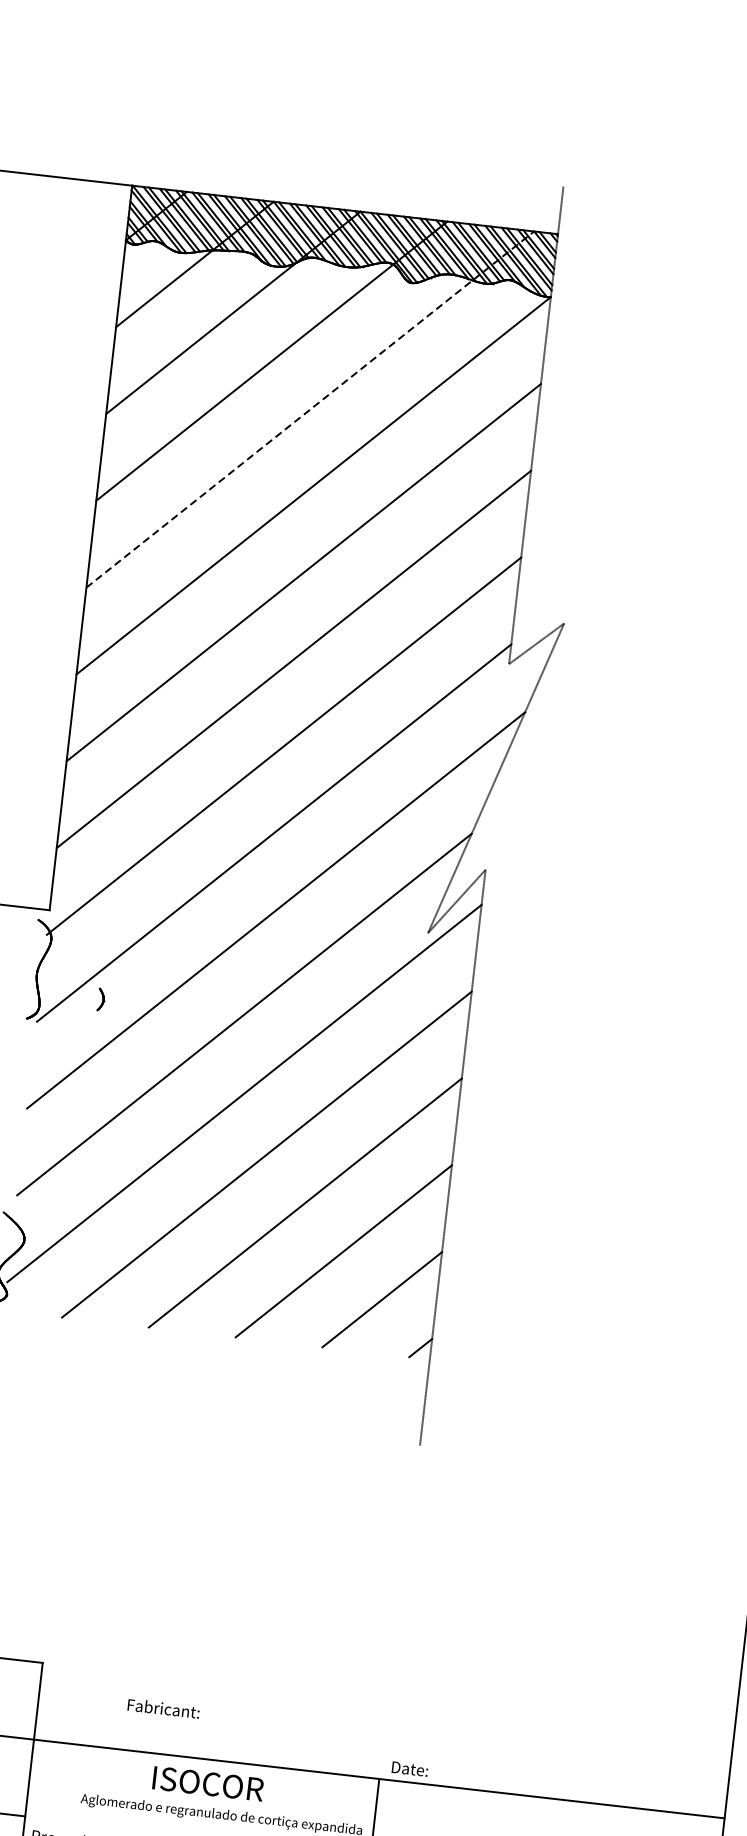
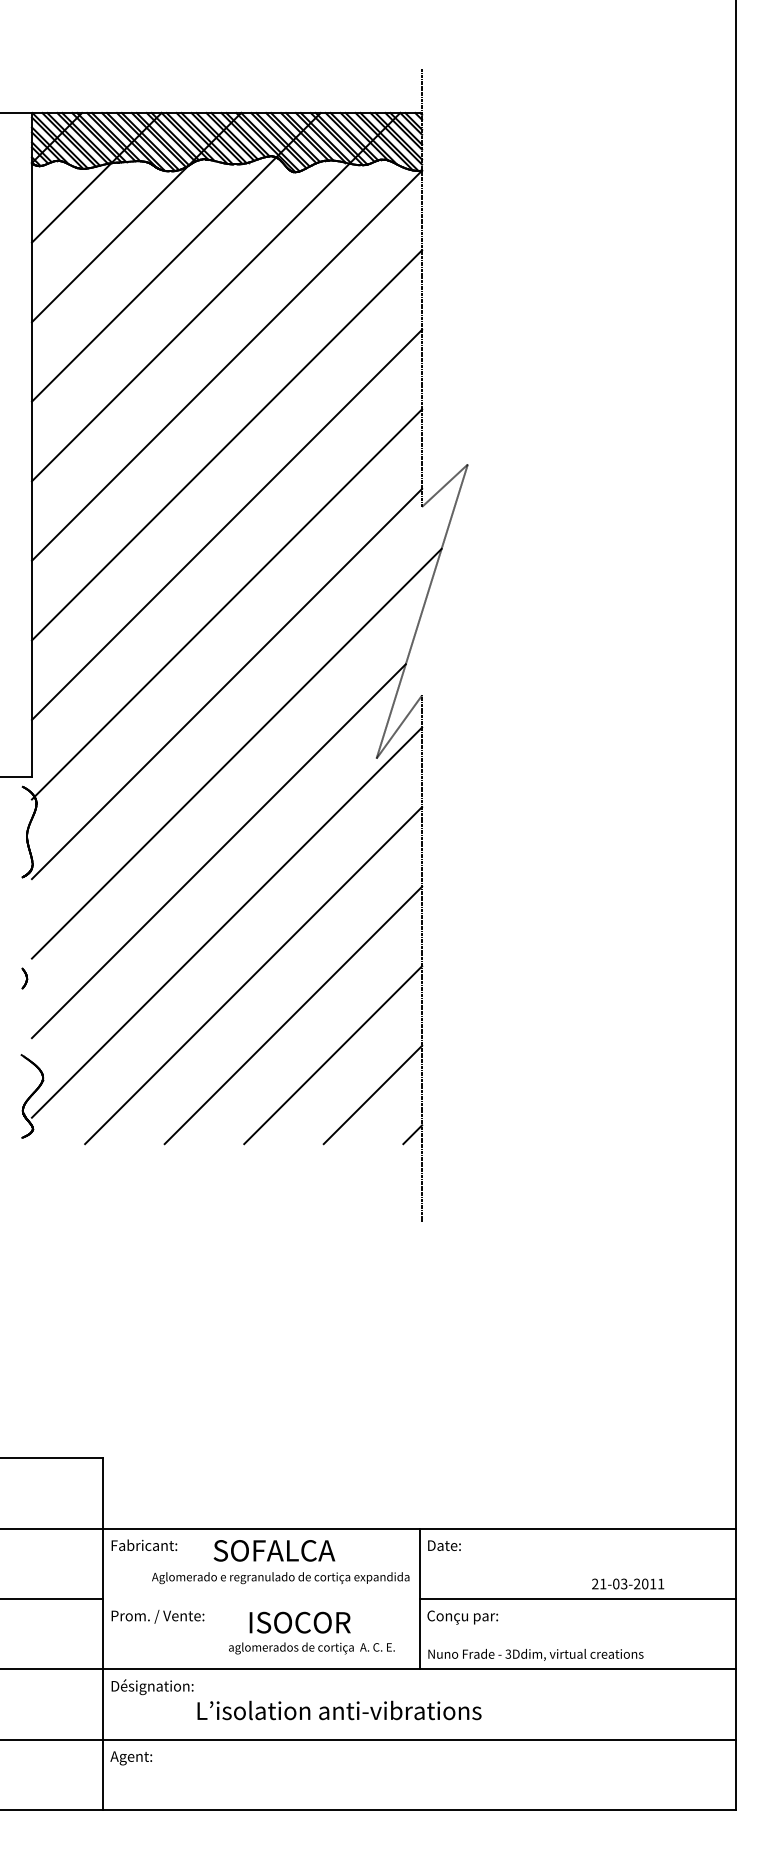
line: (310, 408) -> (216, 296), dashed -> solid
part: (100, 999) -> (24, 978), moved
text: (163, 1707) -> (144, 1544), moved
text: (410, 1768) -> (444, 1545), moved
text: (218, 1784) -> (274, 1550), ISOCOR -> SOFALCA

